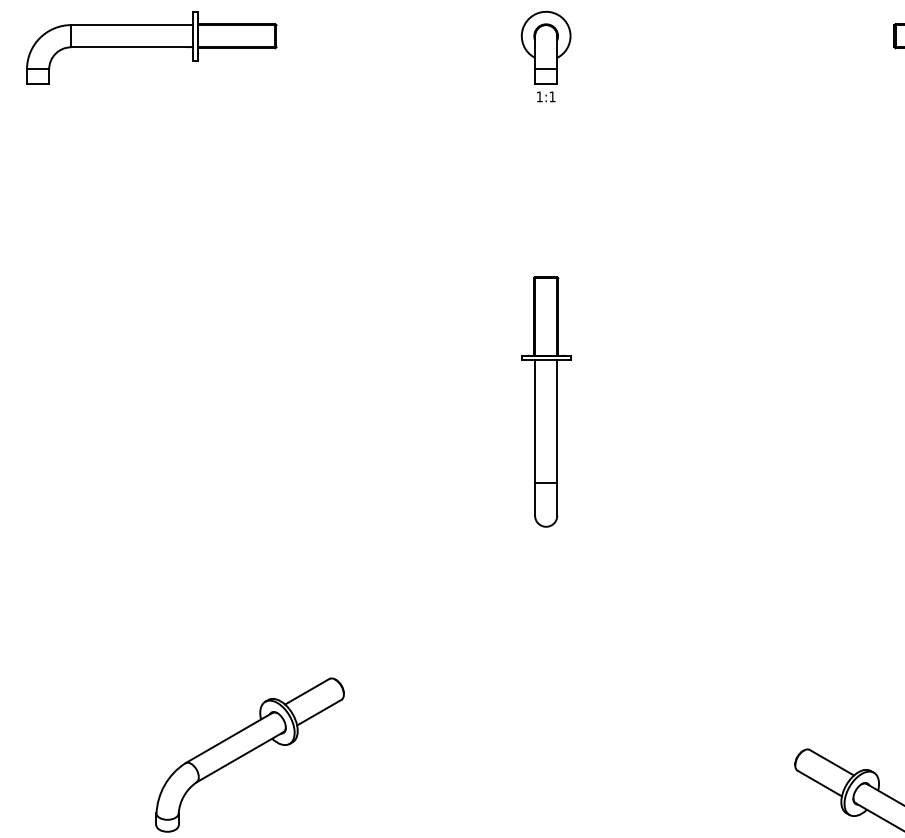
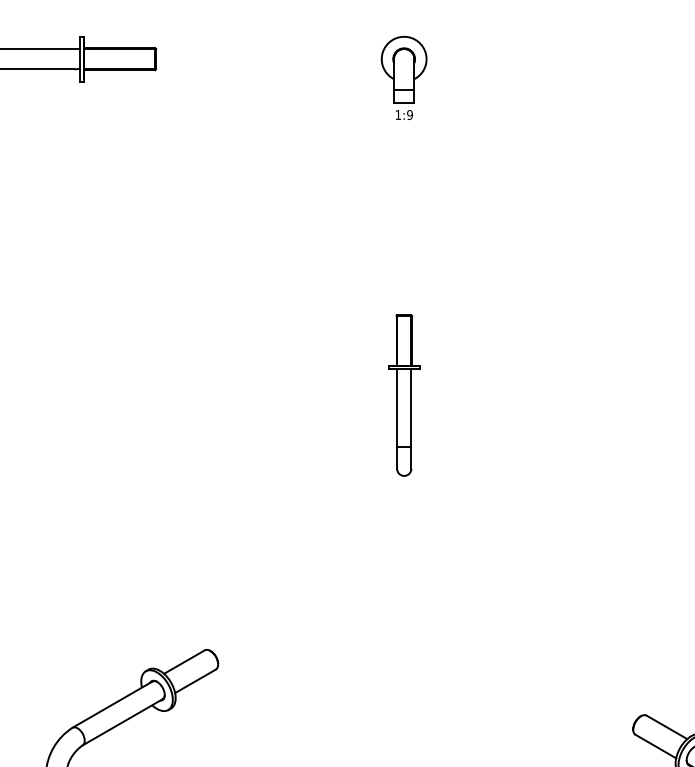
text: (552, 96) -> (409, 114), 1:1 -> 1:9
part: (546, 401) -> (404, 395), size x0.7

